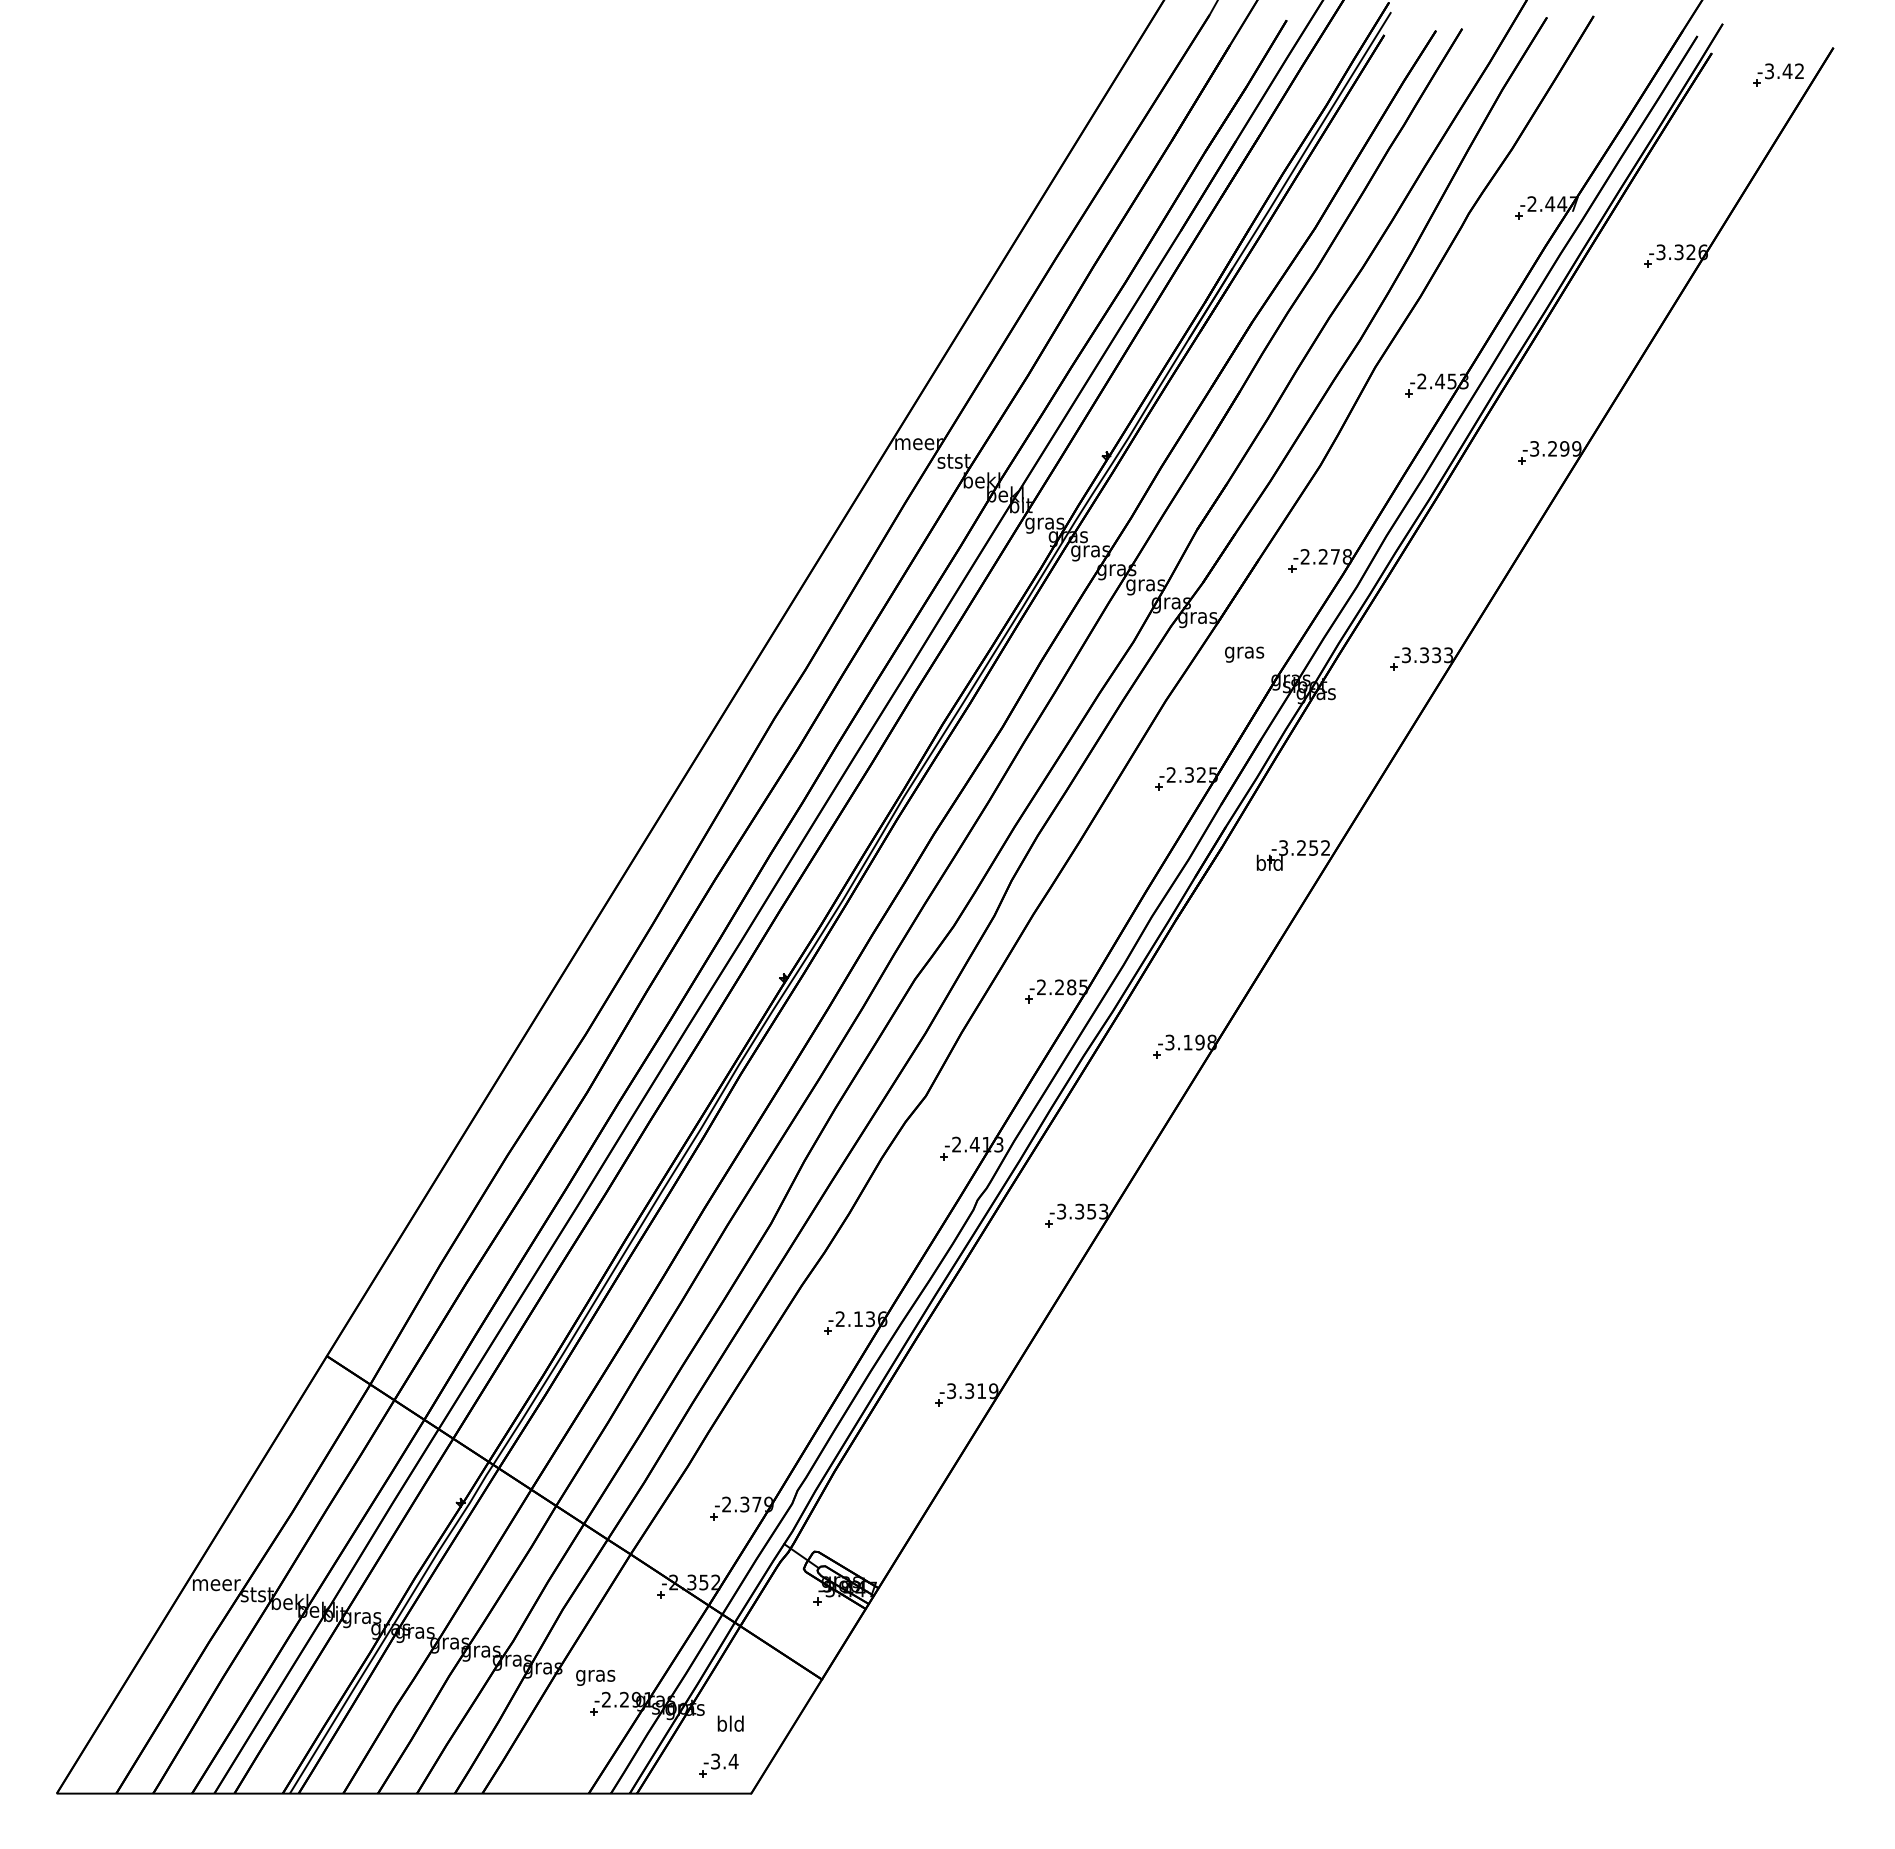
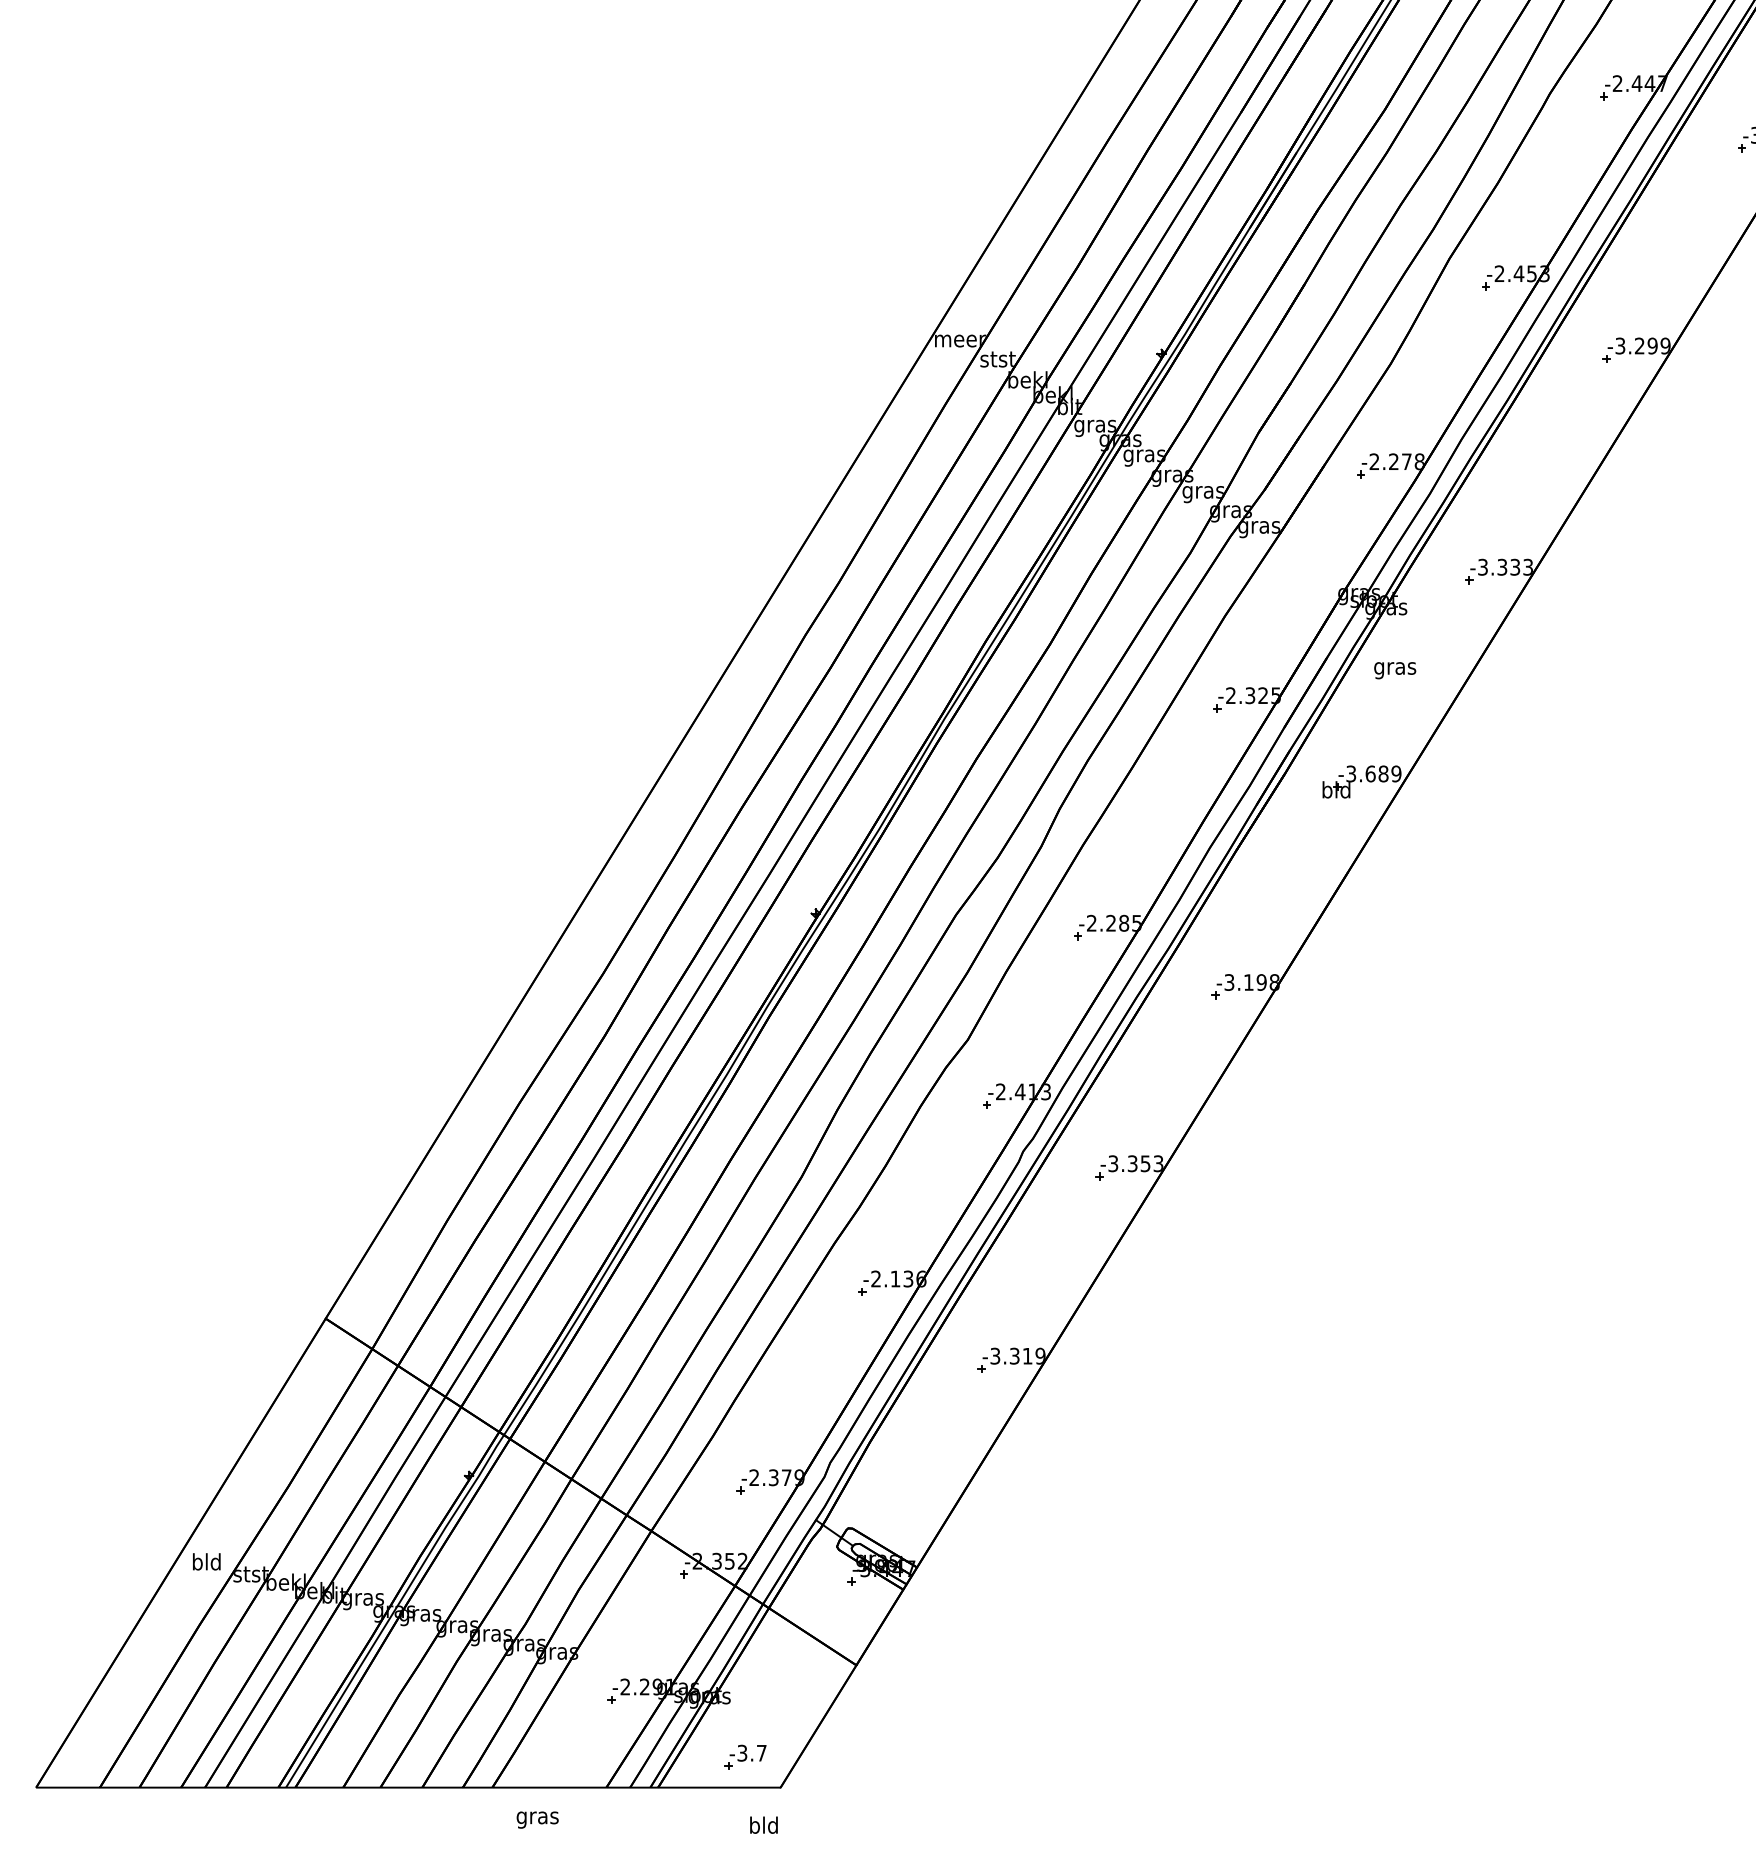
text: (1244, 654) -> (1395, 670), moved
text: (1313, 847) -> (1383, 773), -3.252 -> -3.689
text: (216, 1583) -> (207, 1562), meer -> bld
text: (595, 1677) -> (537, 1819), moved
text: (730, 1723) -> (763, 1825), moved
text: (733, 1761) -> (761, 1753), -3.4 -> -3.7

